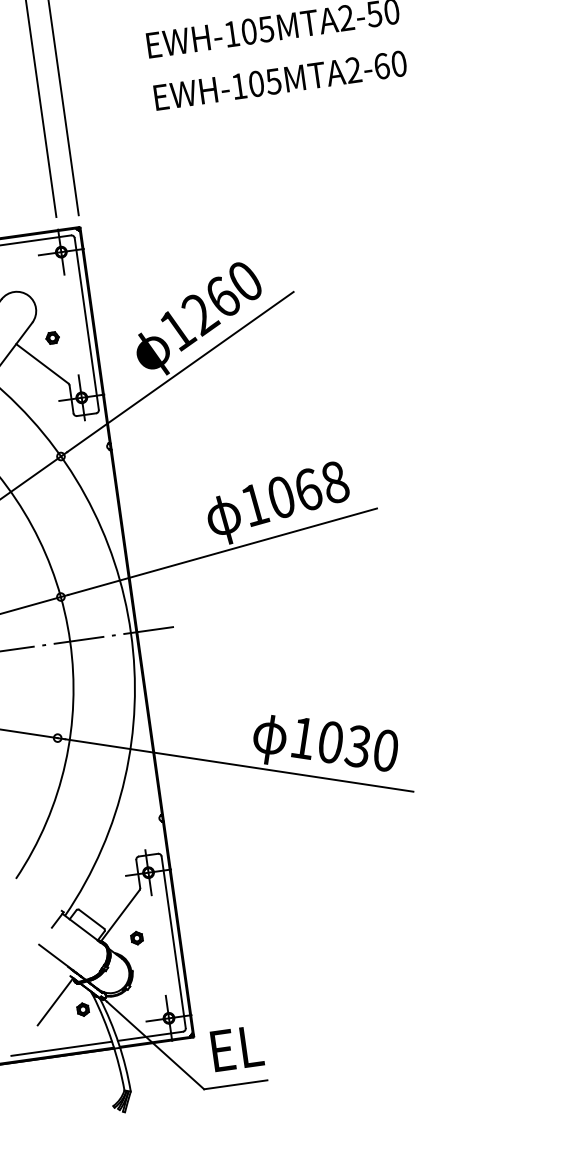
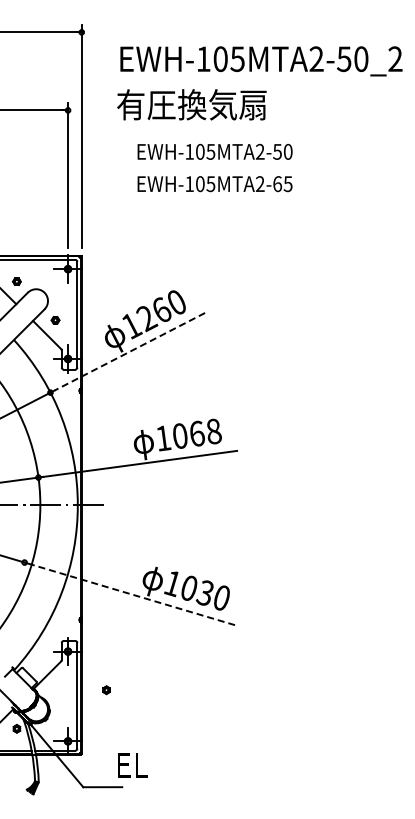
text: (397, 63) -> (287, 183), EWH-105MTA2-60 -> EWH-105MTA2-65
line: (179, 371) -> (129, 351), solid -> dashed
line: (238, 765) -> (131, 594), solid -> dashed
part: (137, 938) -> (106, 690), moved
text: (236, 1048) -> (132, 765), moved

